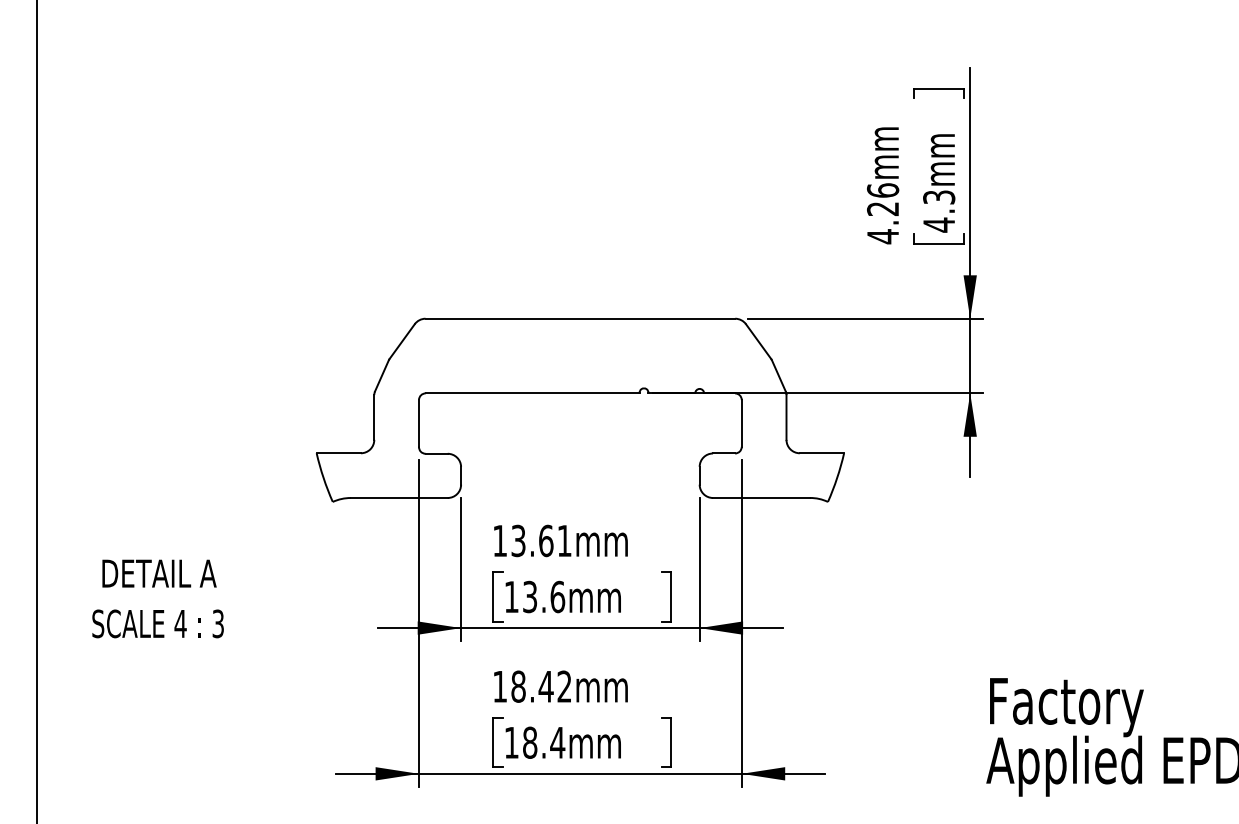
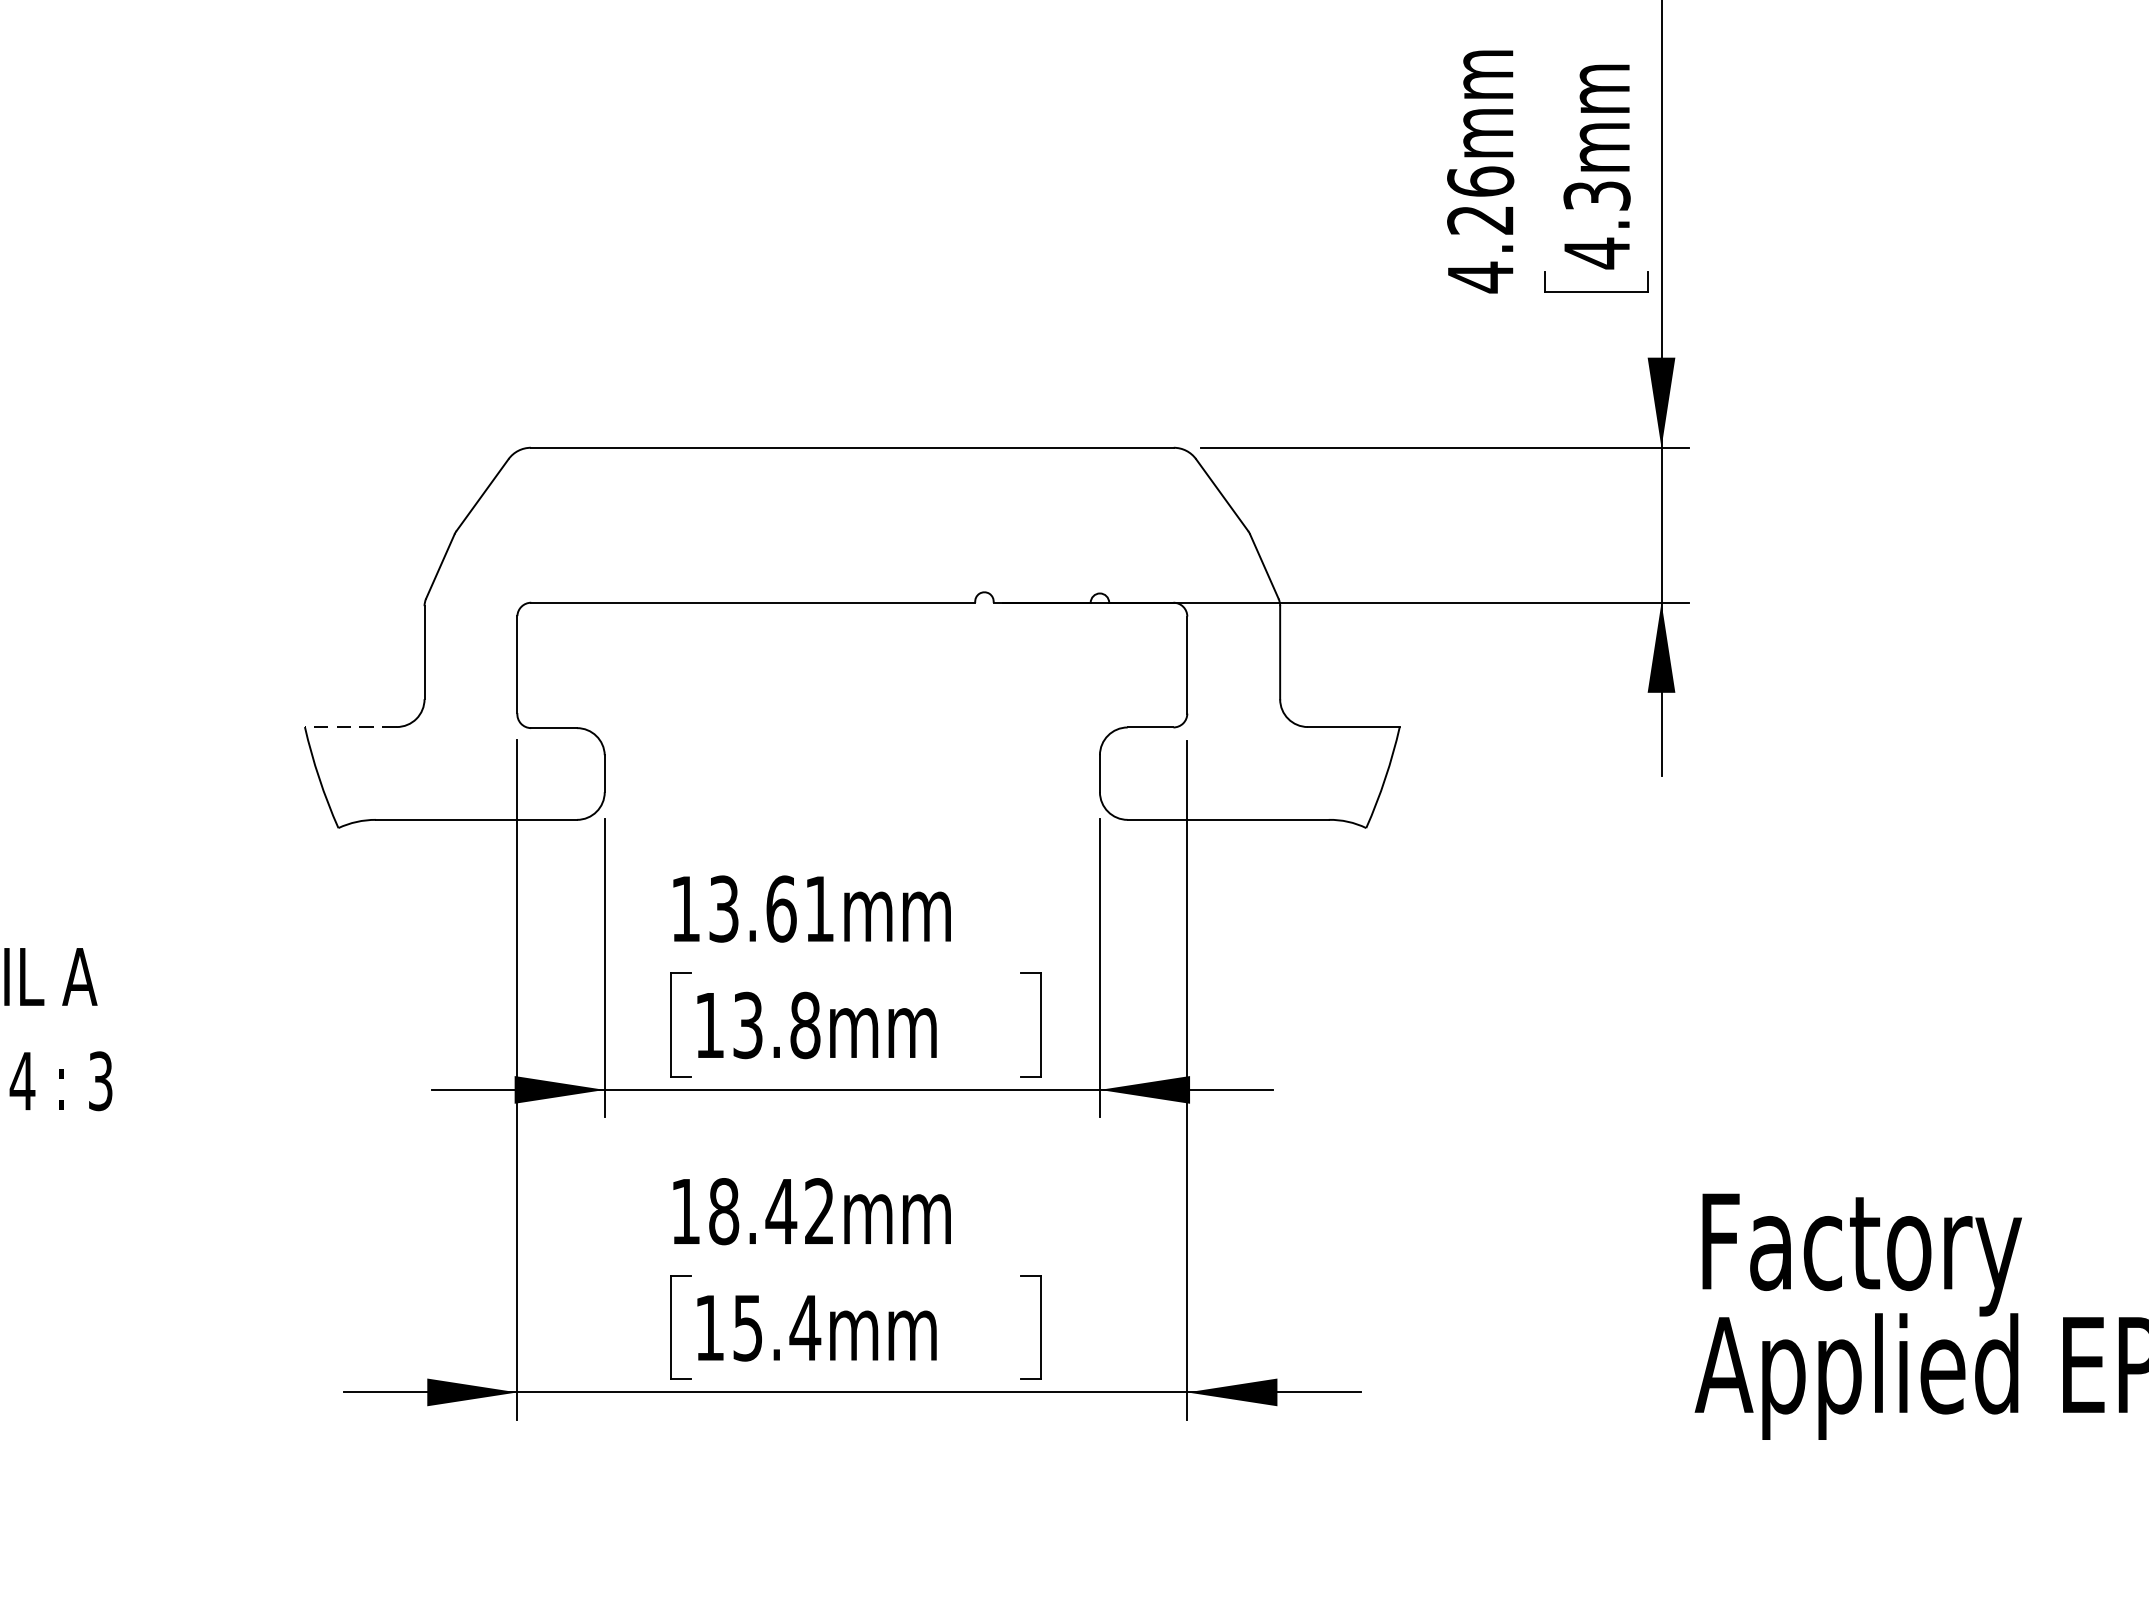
line: (338, 453) -> (350, 727), solid -> dashed
text: (557, 596) -> (804, 1024), 13.6mm -> 13.8mm
text: (530, 742) -> (748, 1327), 18.4mm -> 15.4mm

